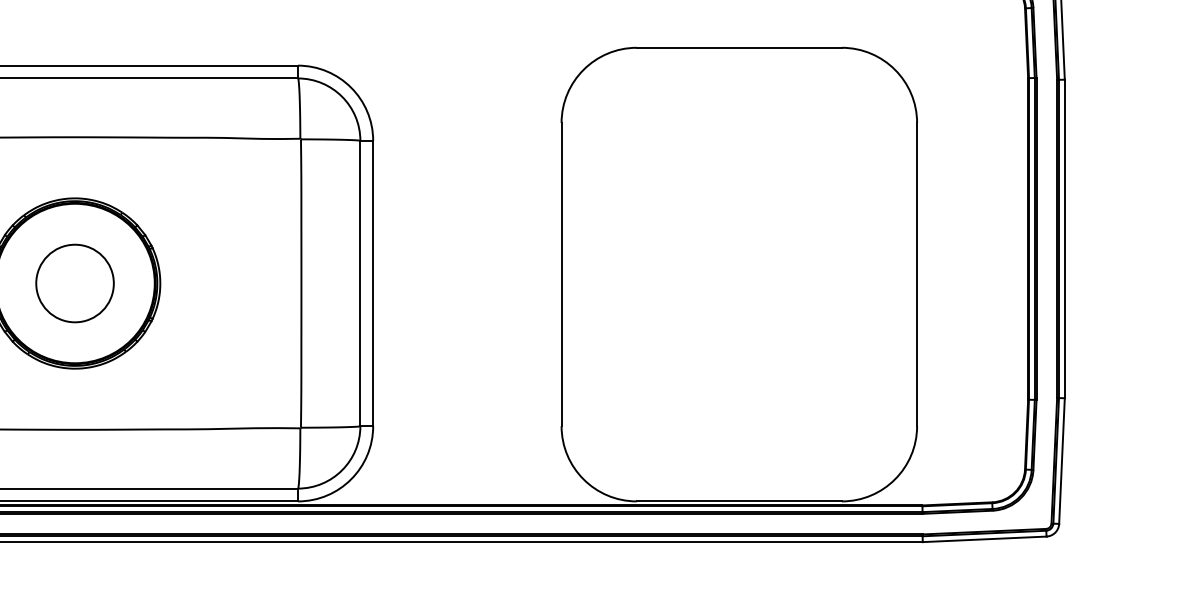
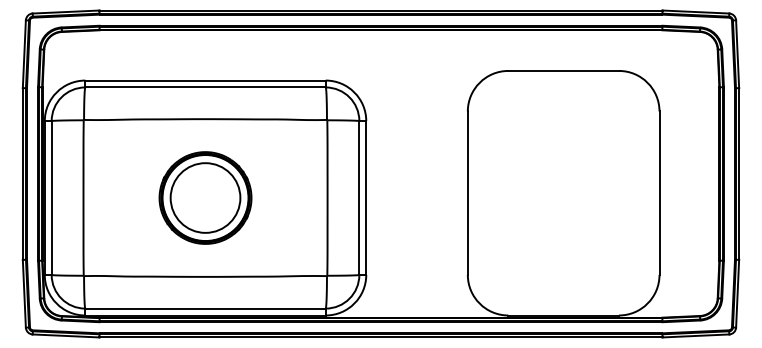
circle: (75, 282) -> (205, 197), size x1.67

